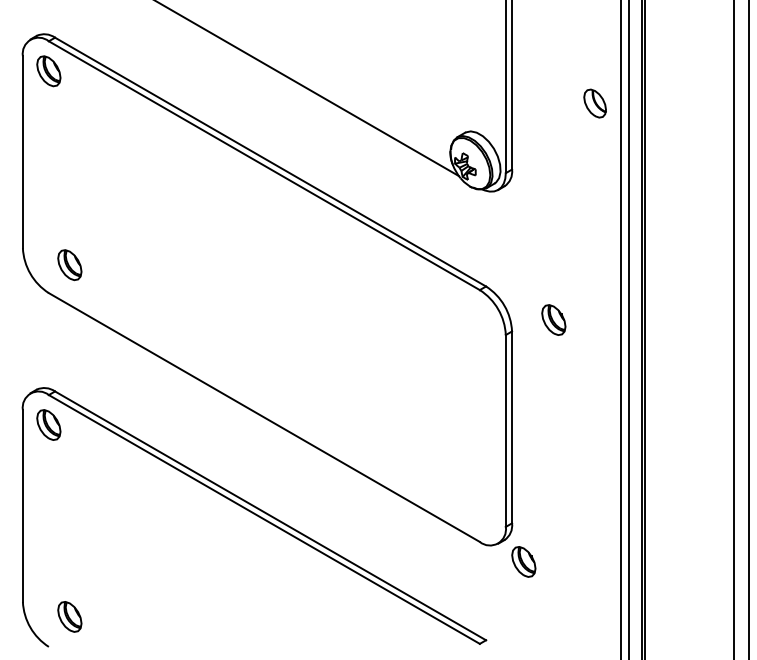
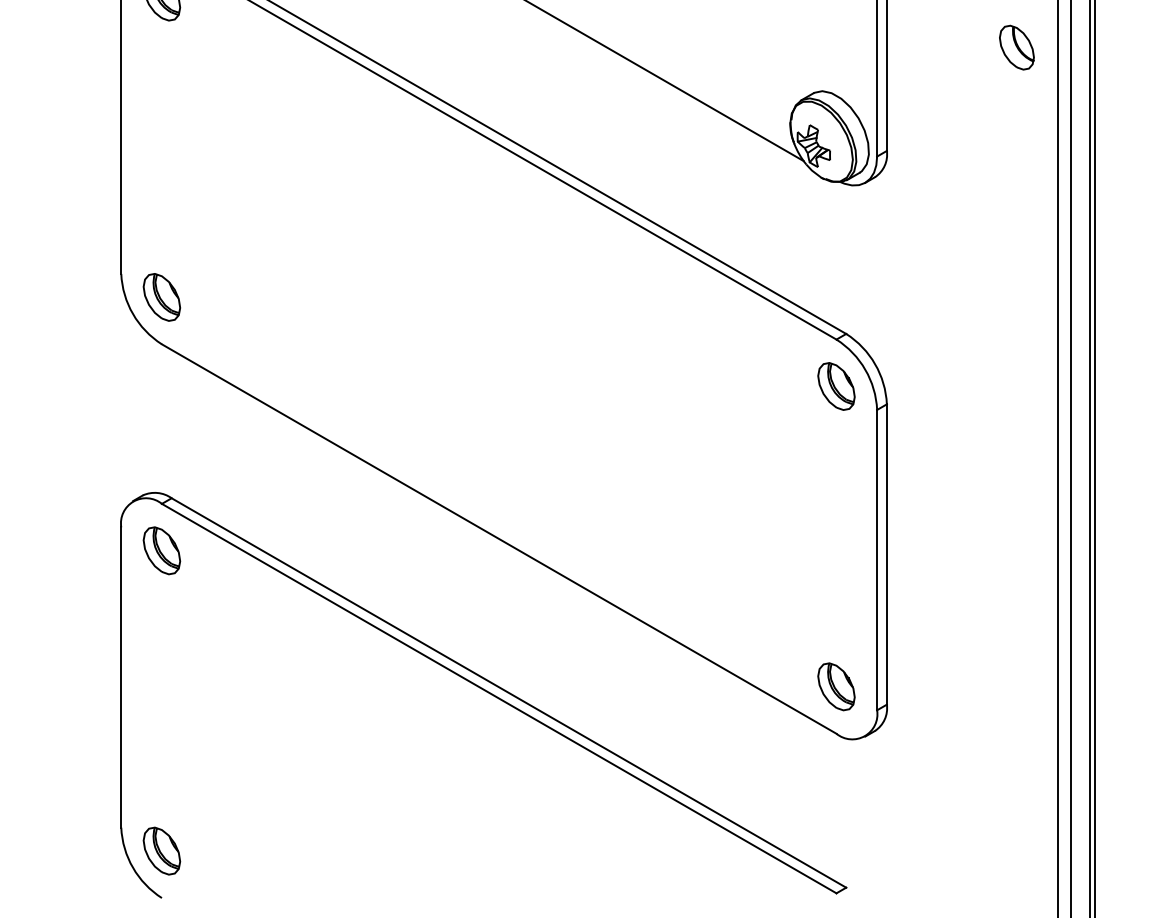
part: (69, 265) -> (161, 297), moved
part: (553, 319) -> (835, 385), moved
part: (523, 561) -> (835, 686), moved
part: (69, 616) -> (161, 850), moved

